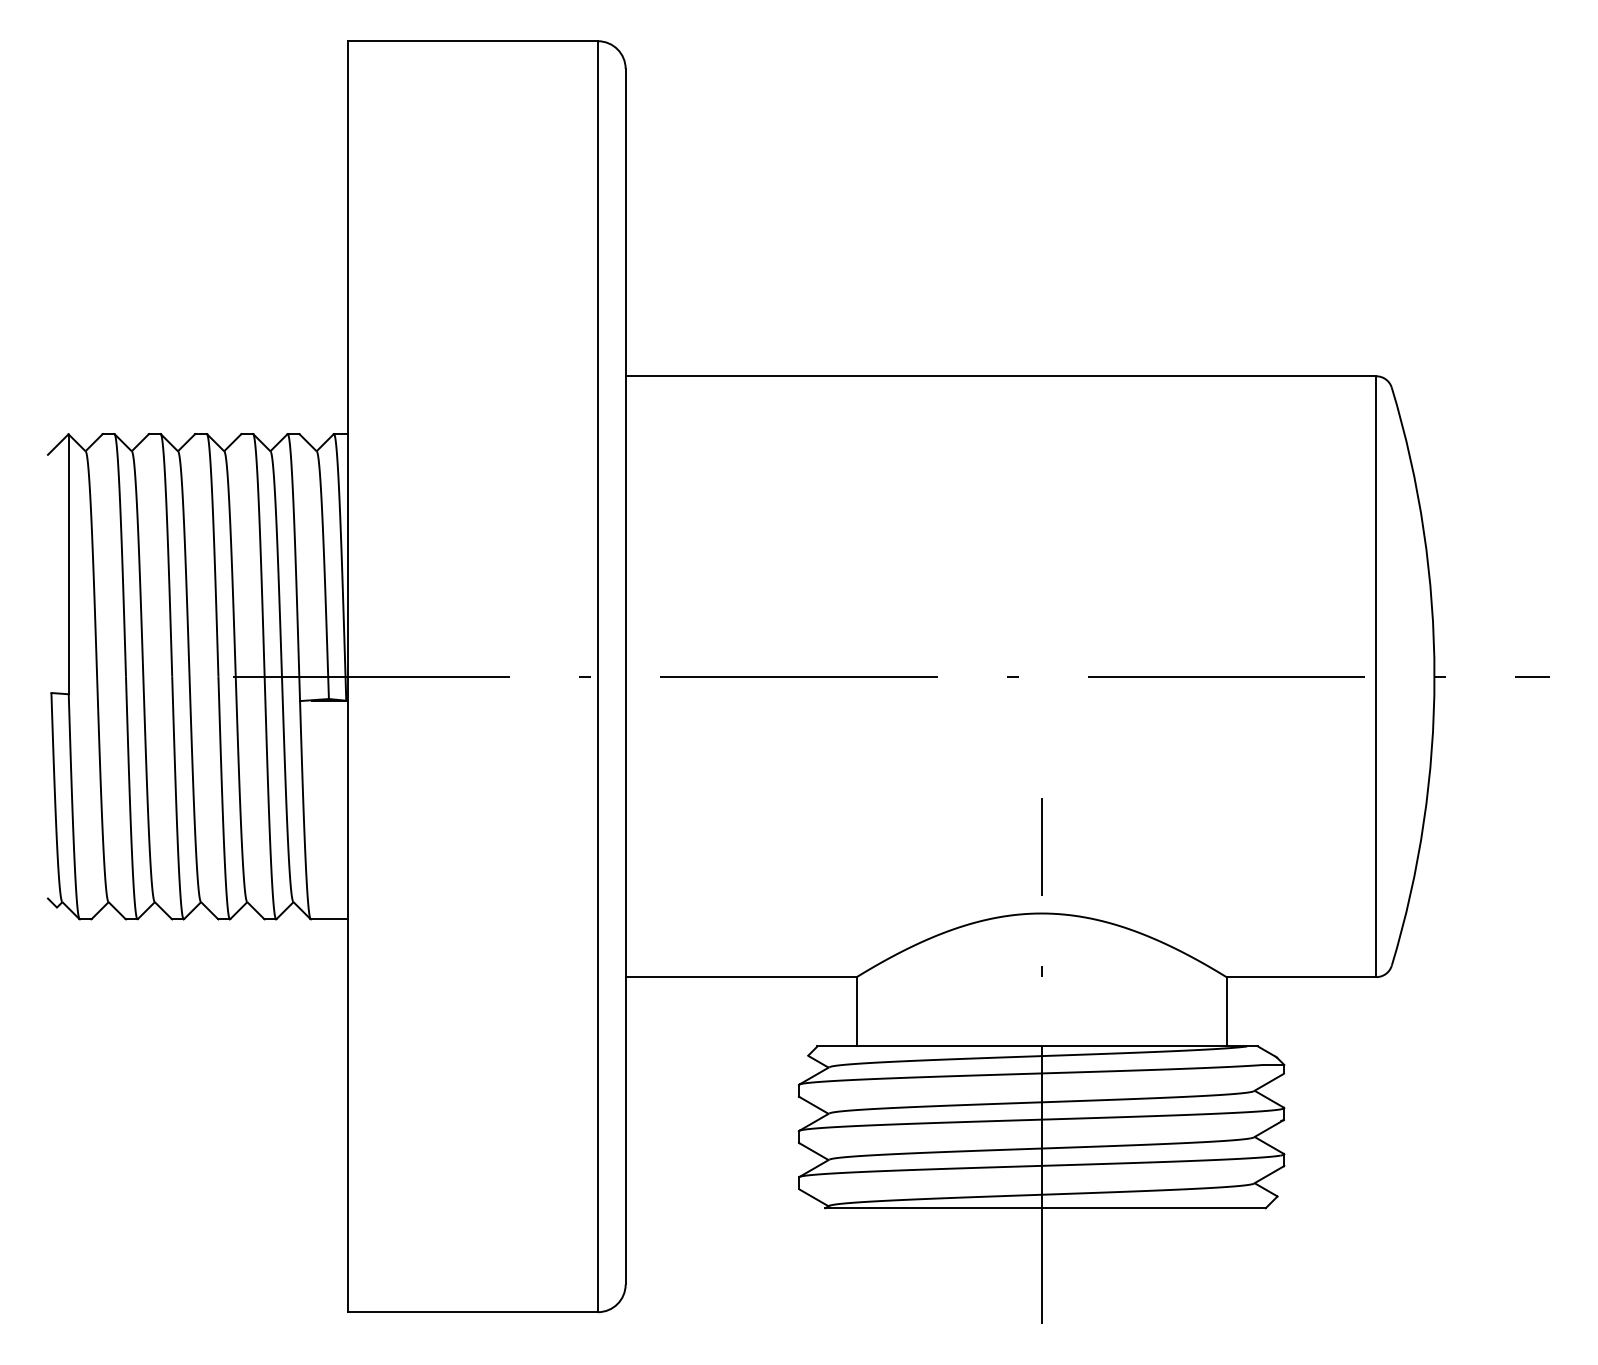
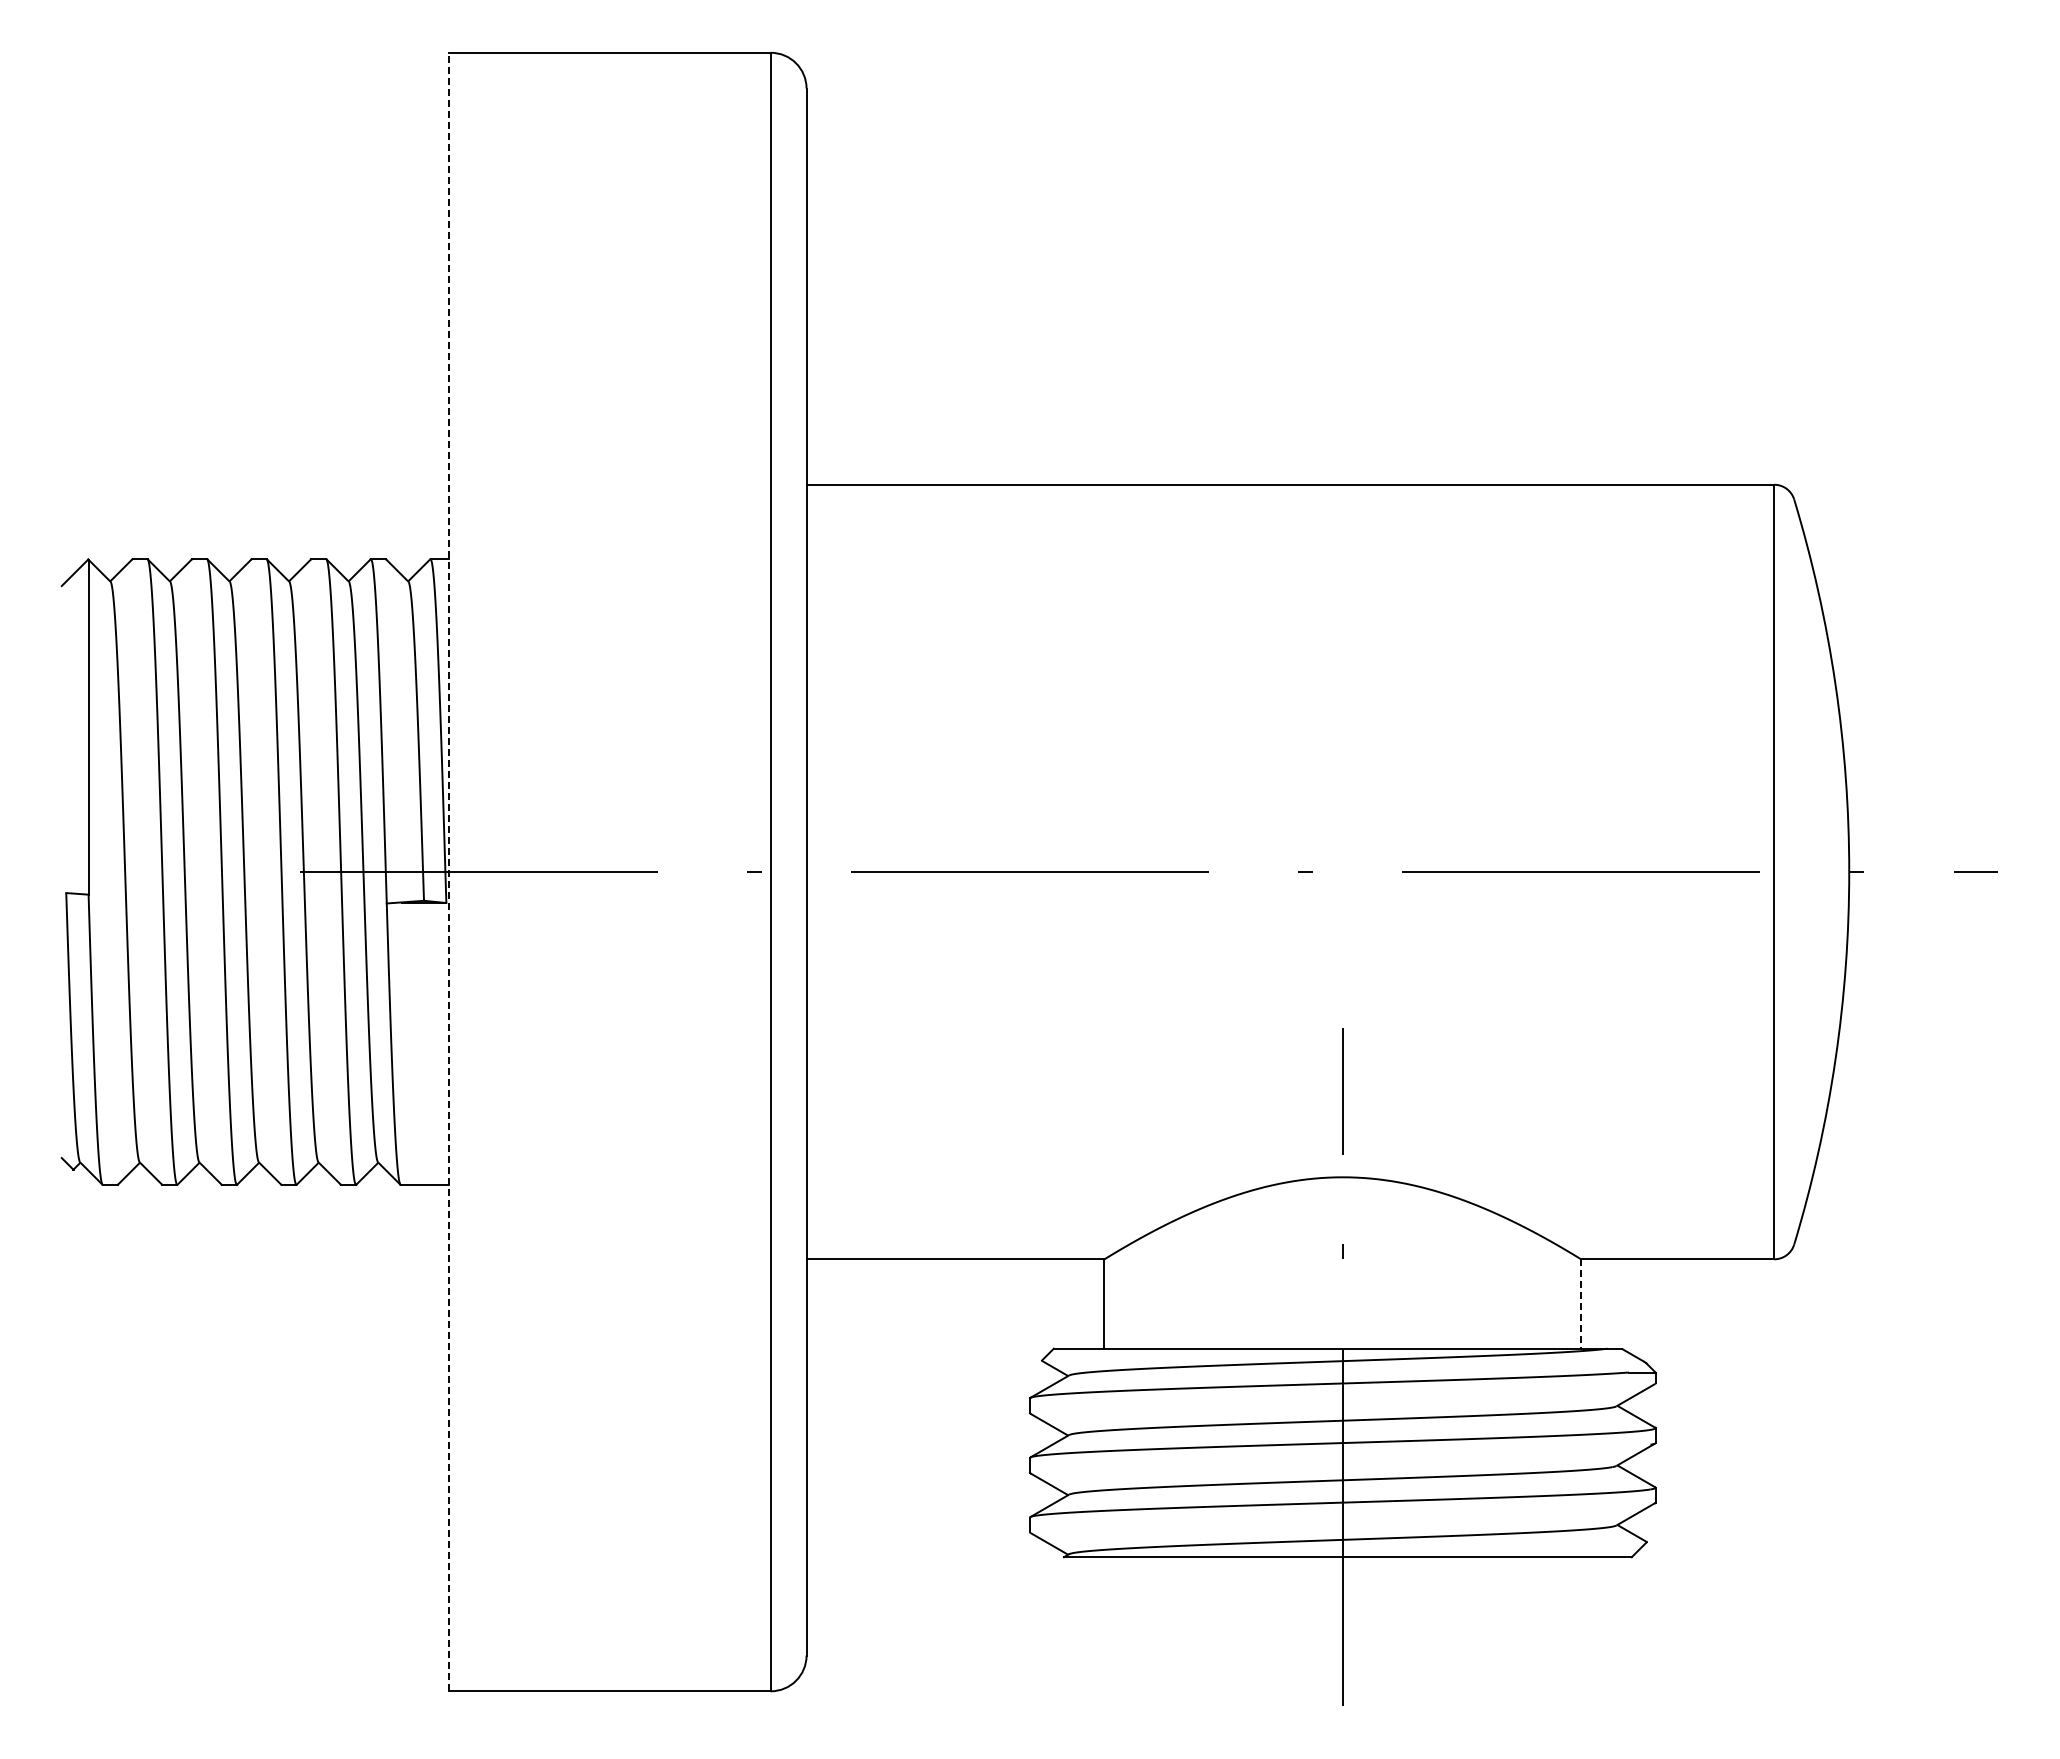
line: (348, 676) -> (449, 871), solid -> dashed
line: (1226, 1012) -> (1581, 1304), solid -> dashed

